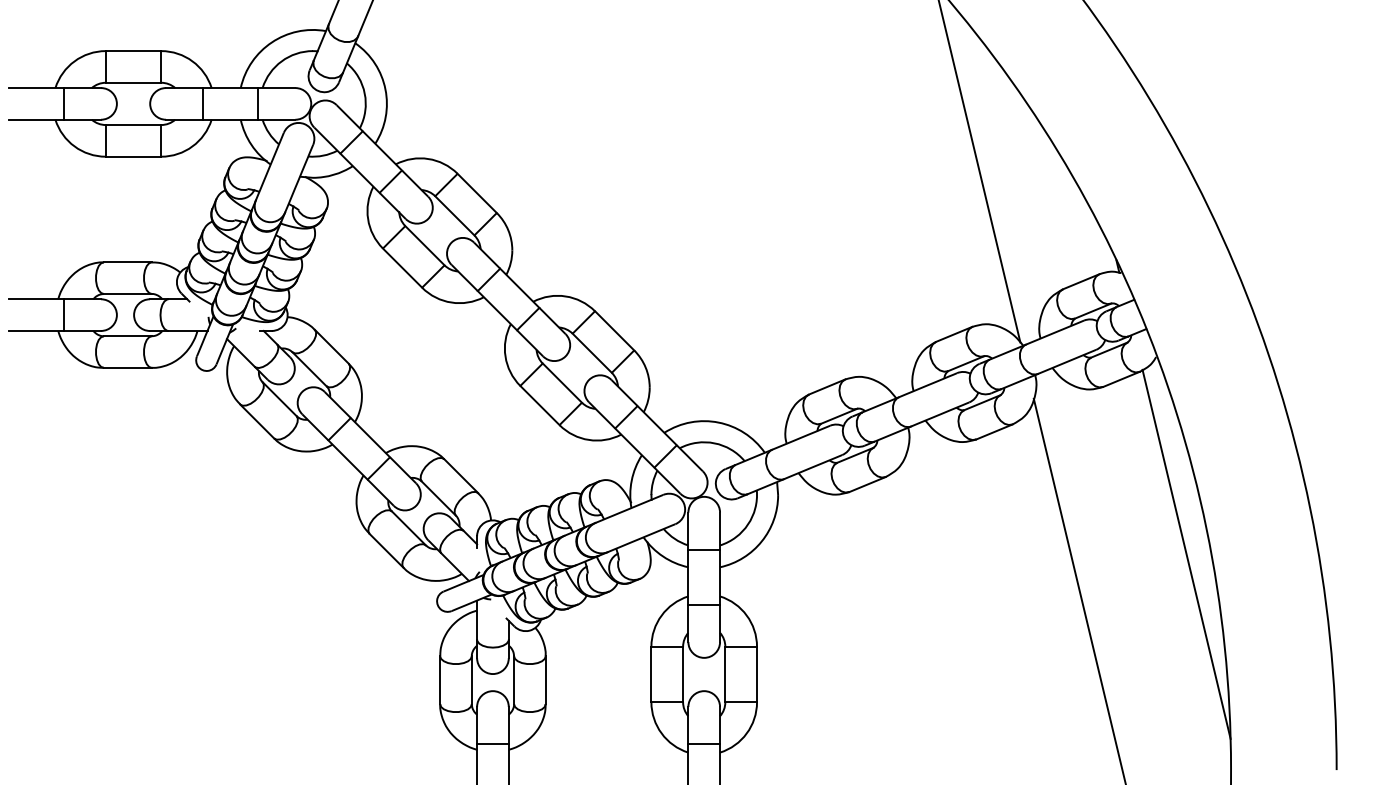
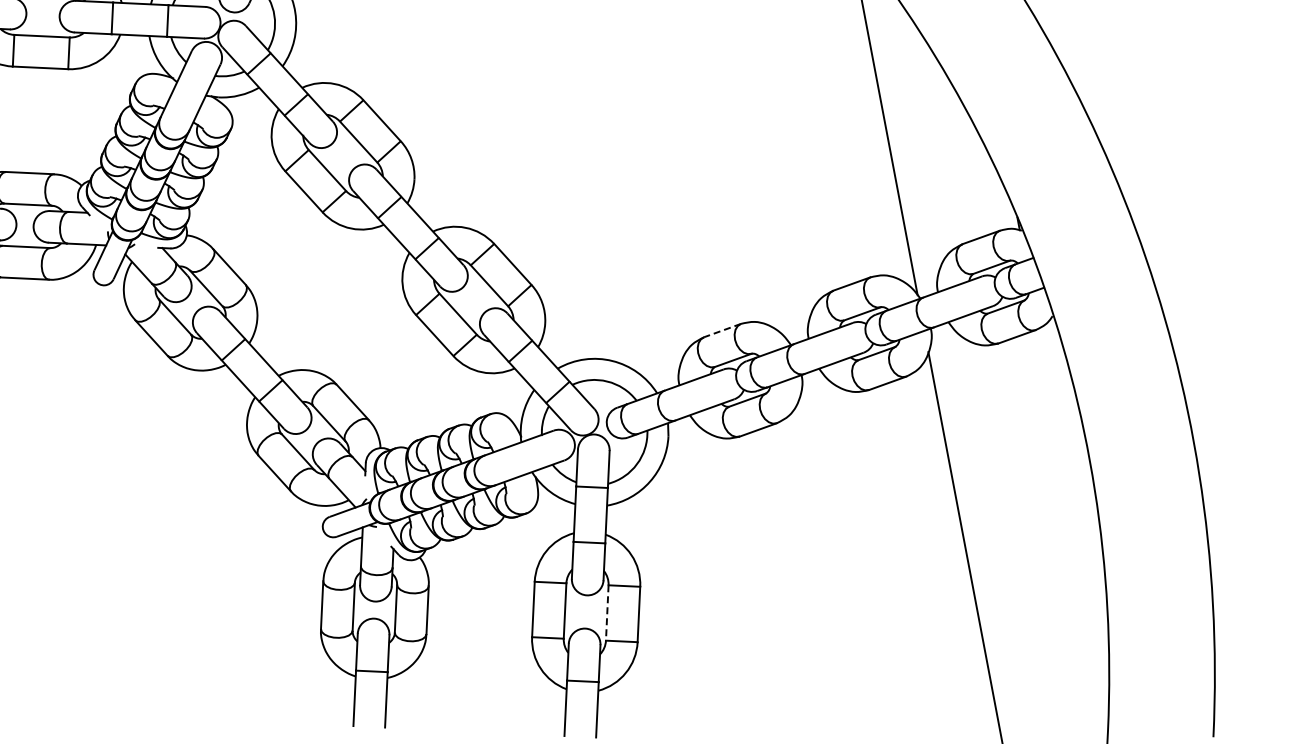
line: (827, 386) -> (722, 330), solid -> dashed
line: (1186, 553) -> (1073, 513), removed
line: (725, 674) -> (607, 612), solid -> dashed

